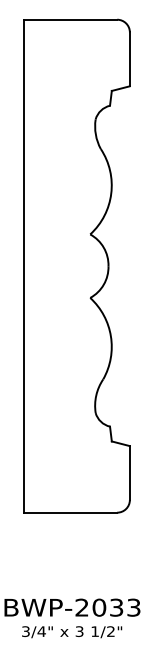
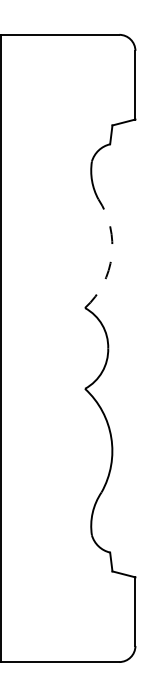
arc: (111, 193) -> (112, 255), solid -> dashed

